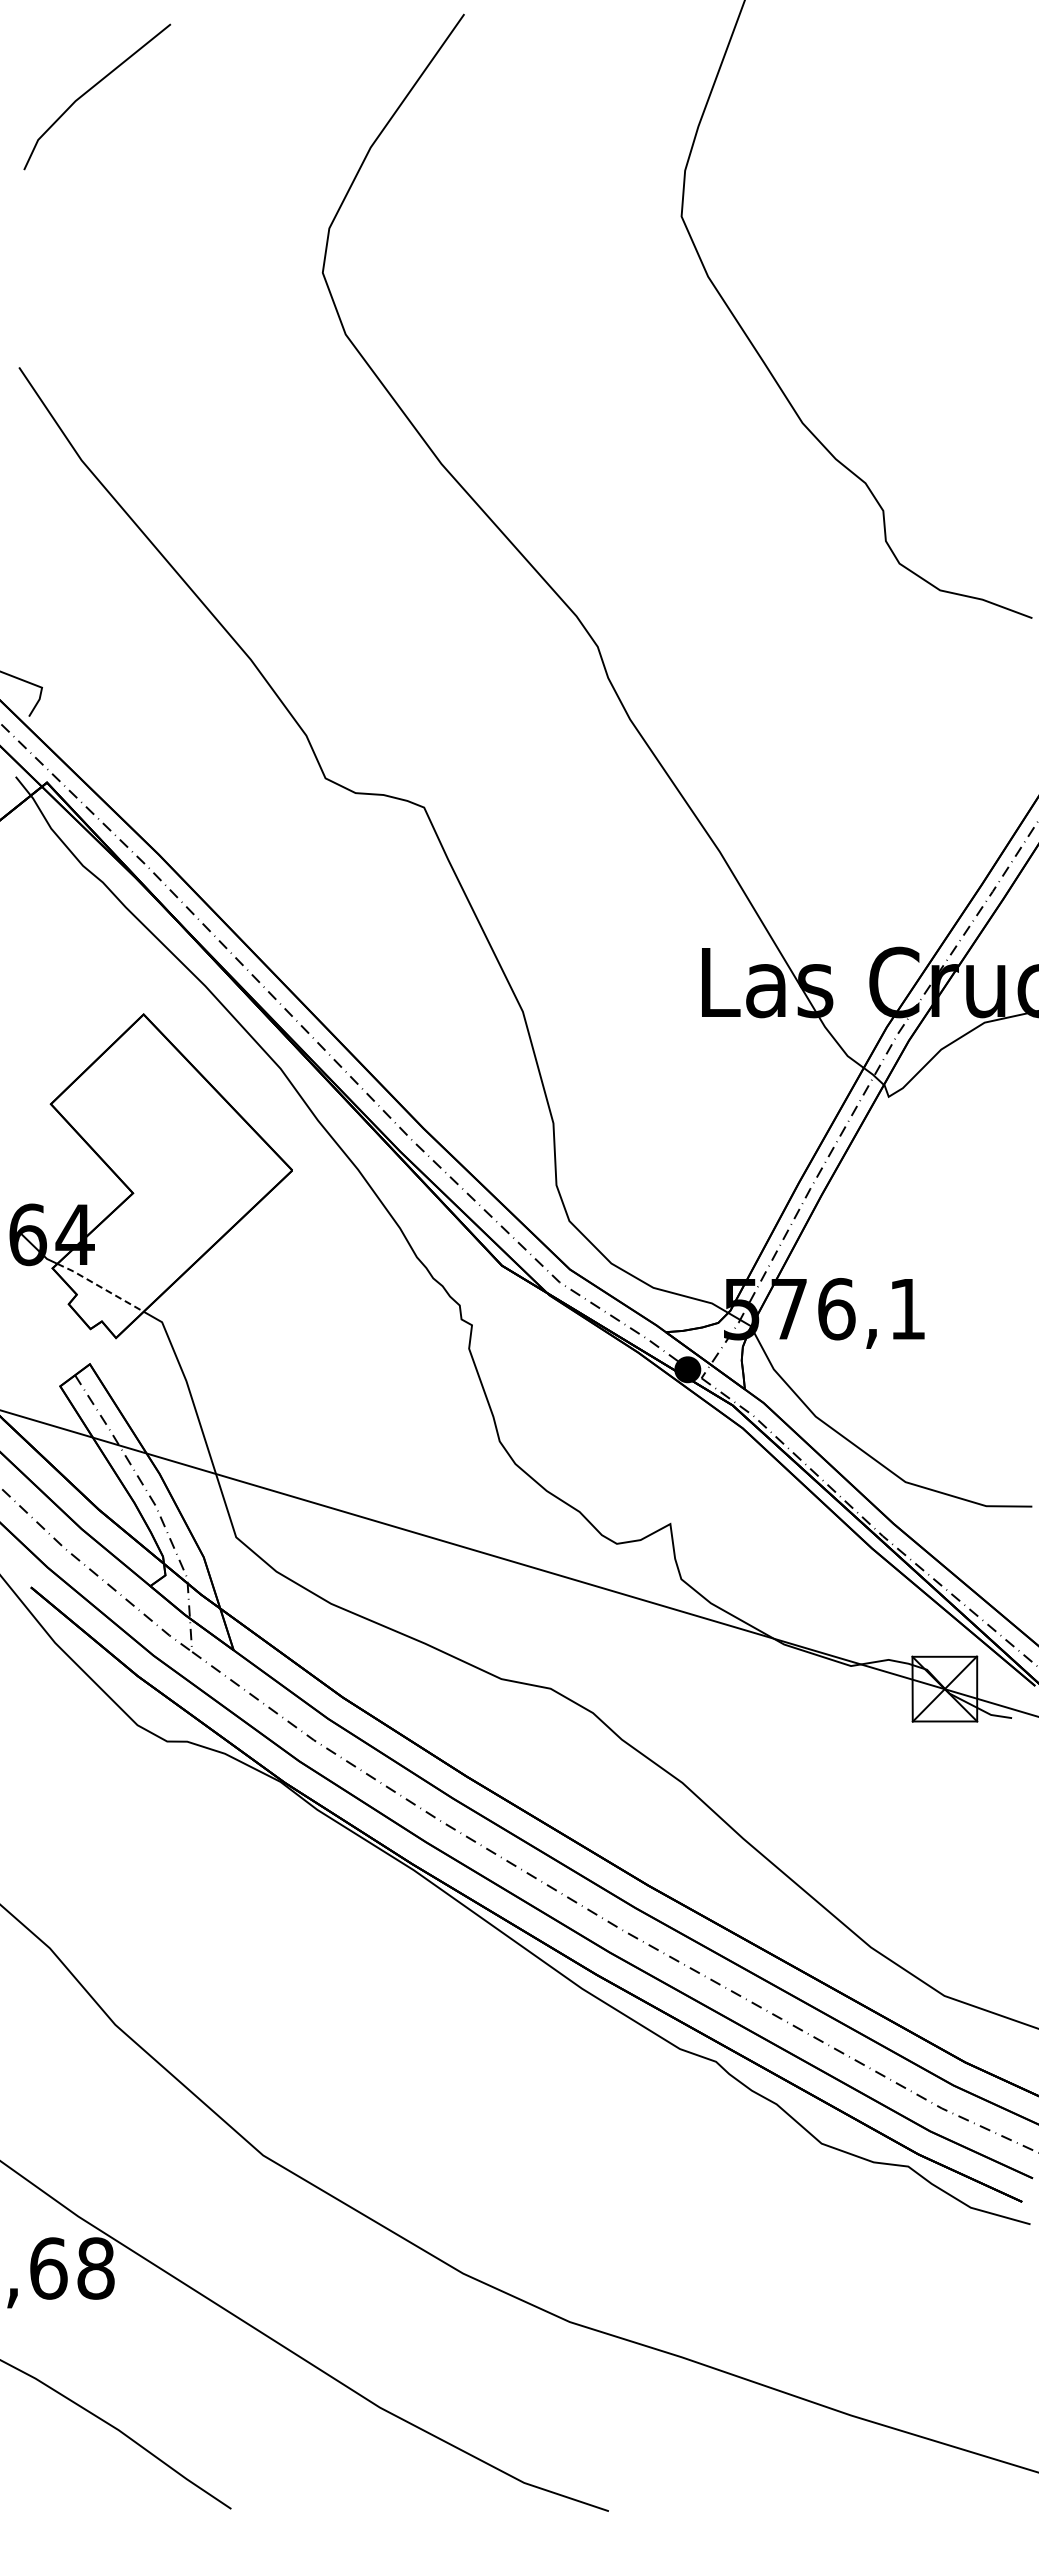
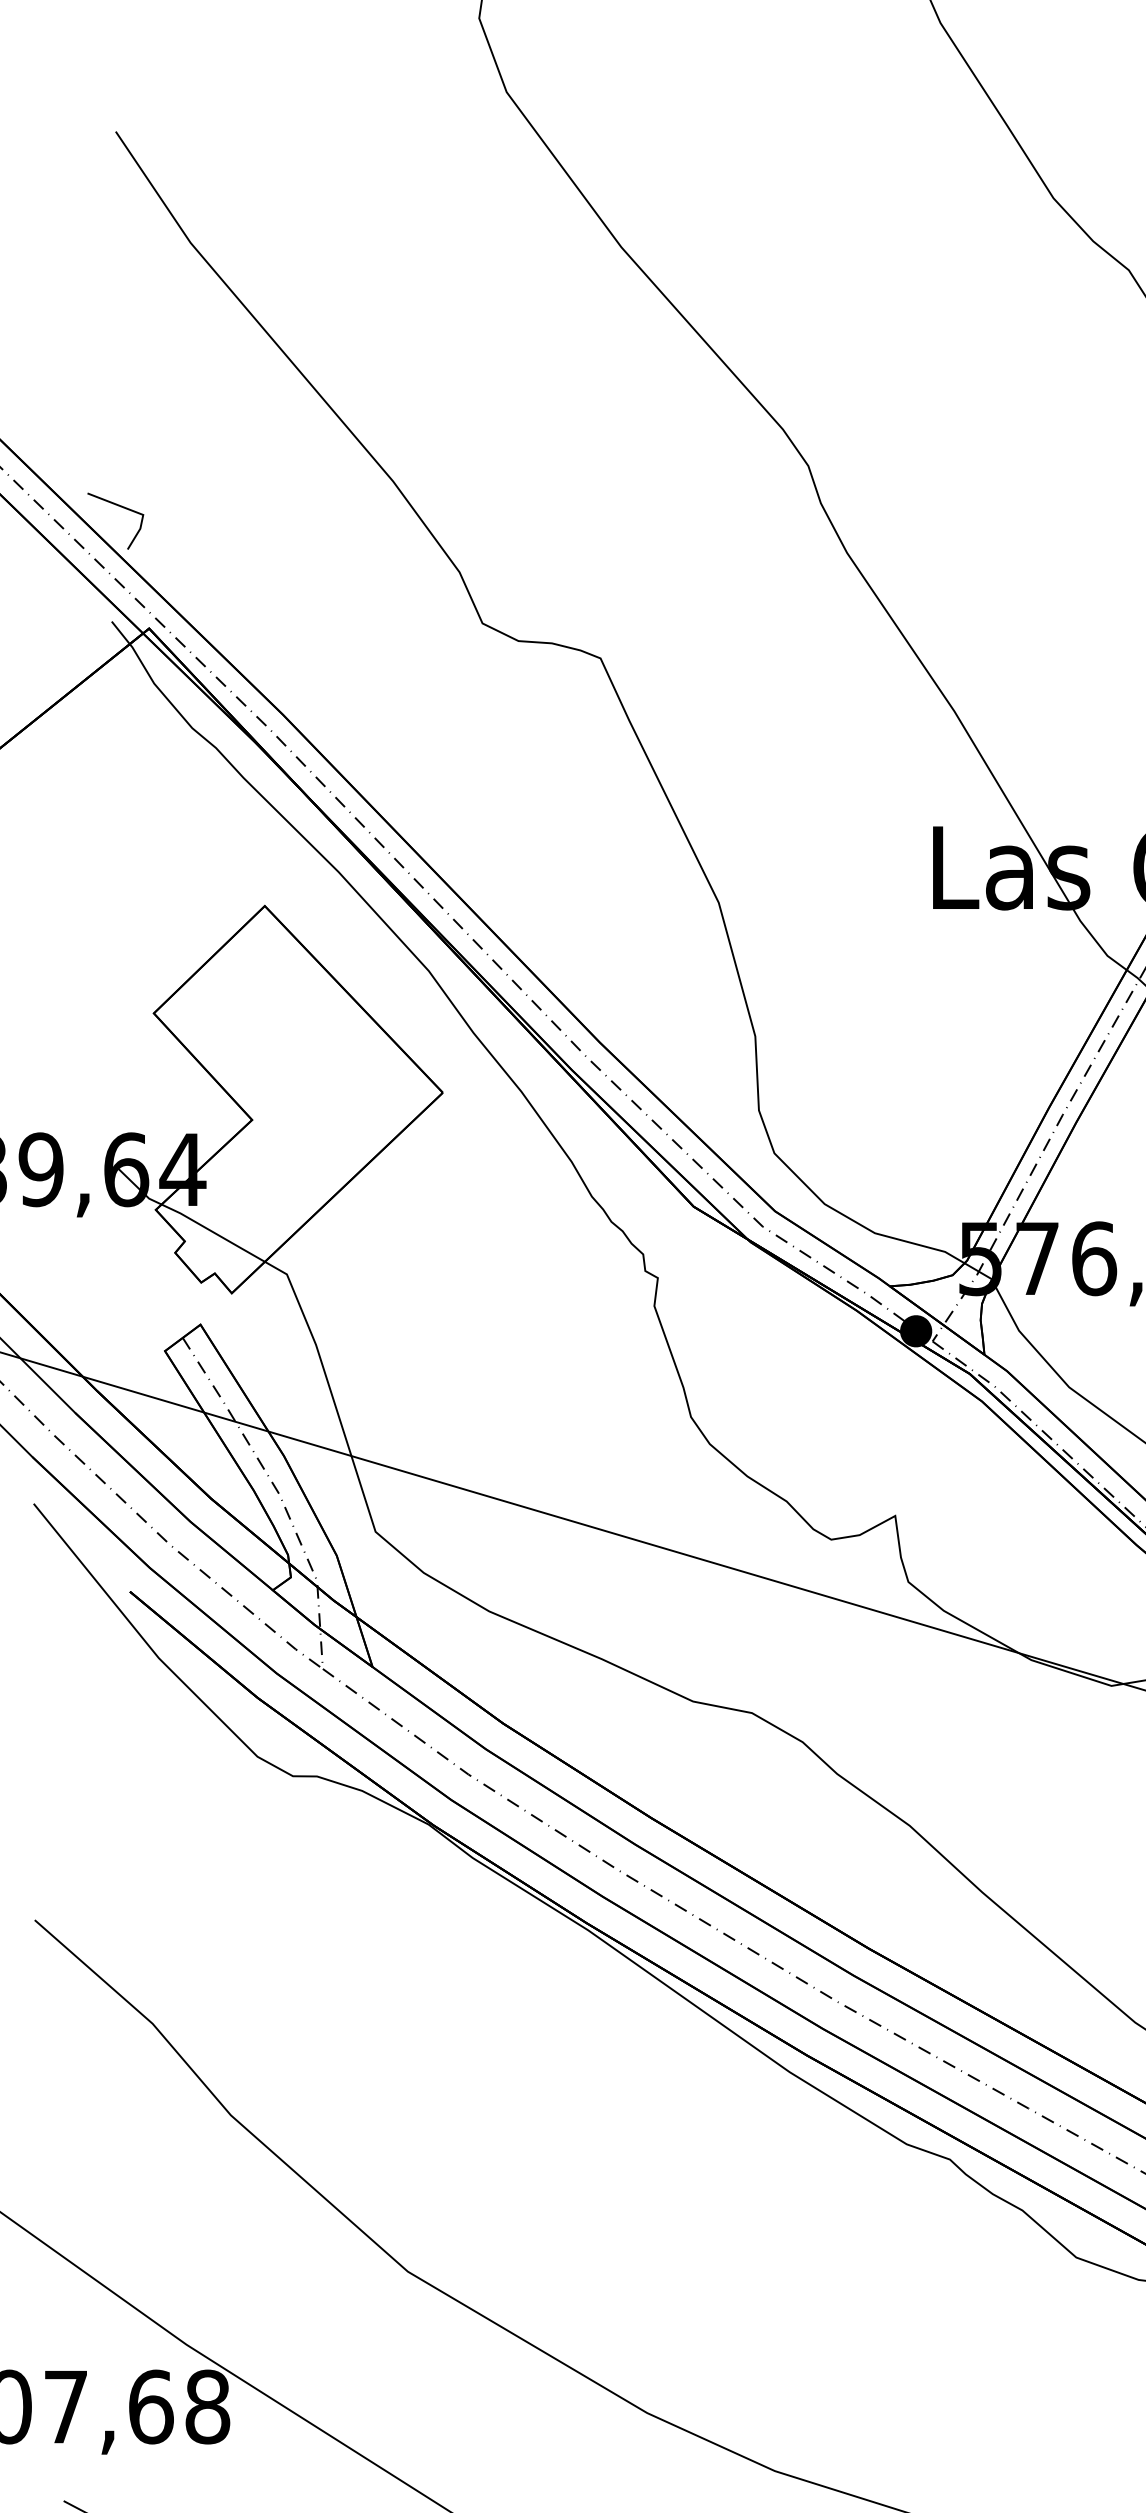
line: (101, 1287) -> (214, 1232), dashed -> solid

